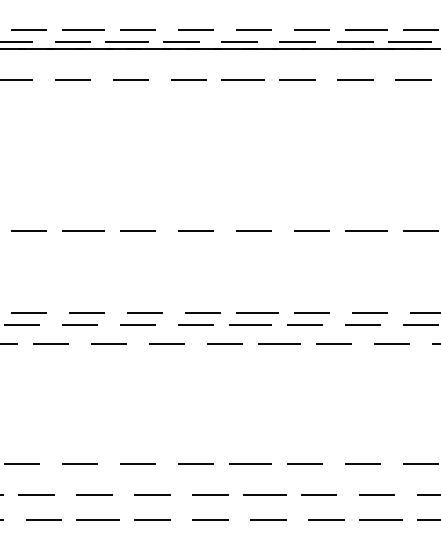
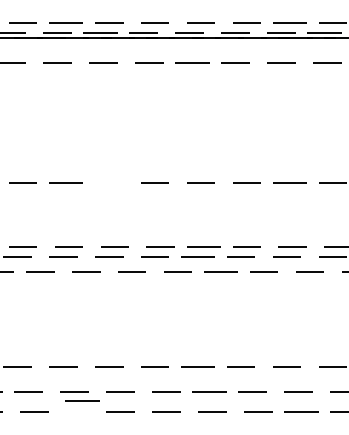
line: (138, 230) -> (109, 182), removed
line: (97, 520) -> (82, 400), moved

